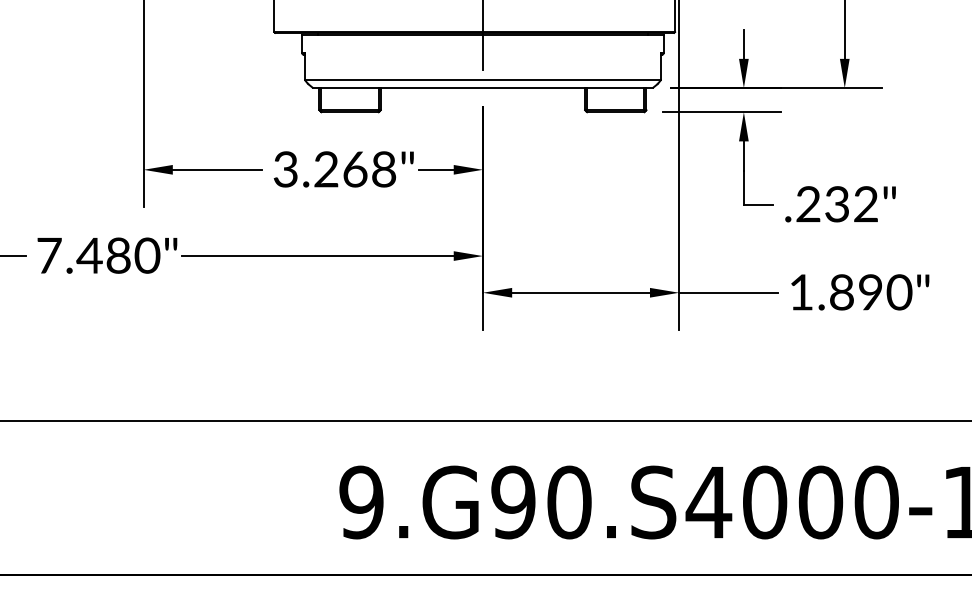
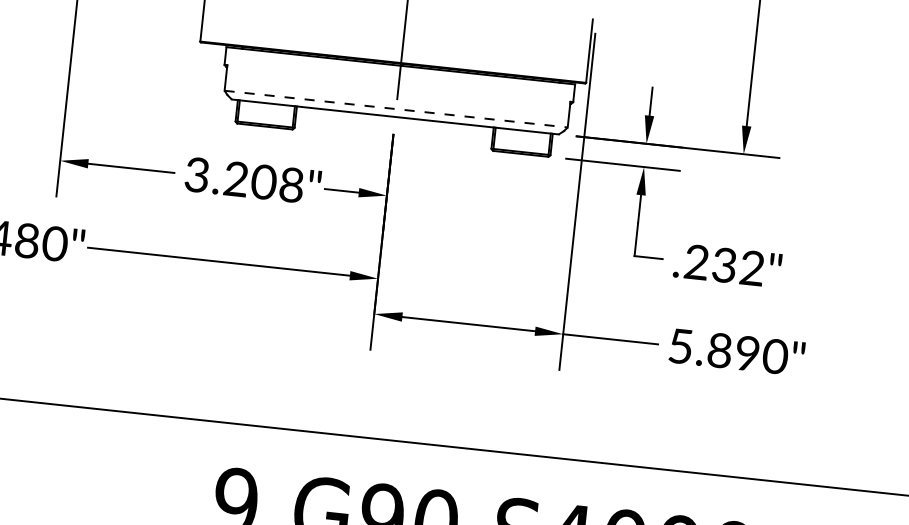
line: (483, 79) -> (396, 108), solid -> dashed
text: (355, 169) -> (264, 182), 3.268" -> 3.208"
text: (801, 292) -> (681, 346), 1.890" -> 5.890"

